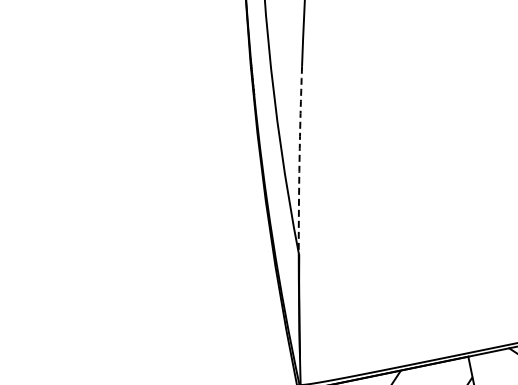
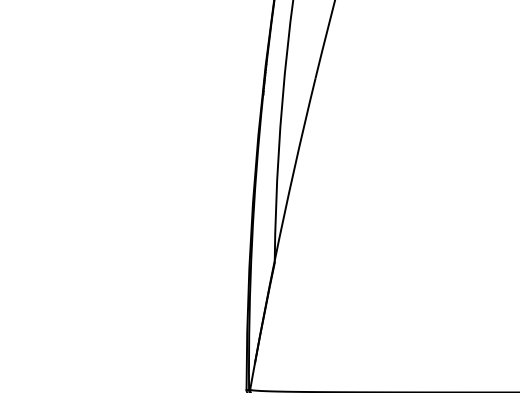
arc: (299, 160) -> (294, 169), dashed -> solid

